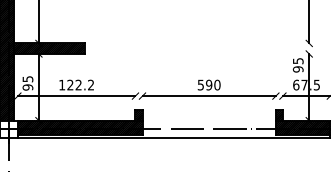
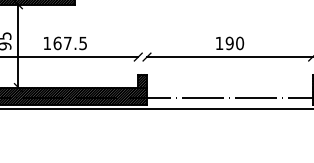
text: (80, 84) -> (70, 42), 122.2 -> 167.5
text: (200, 84) -> (219, 42), 590 -> 190

